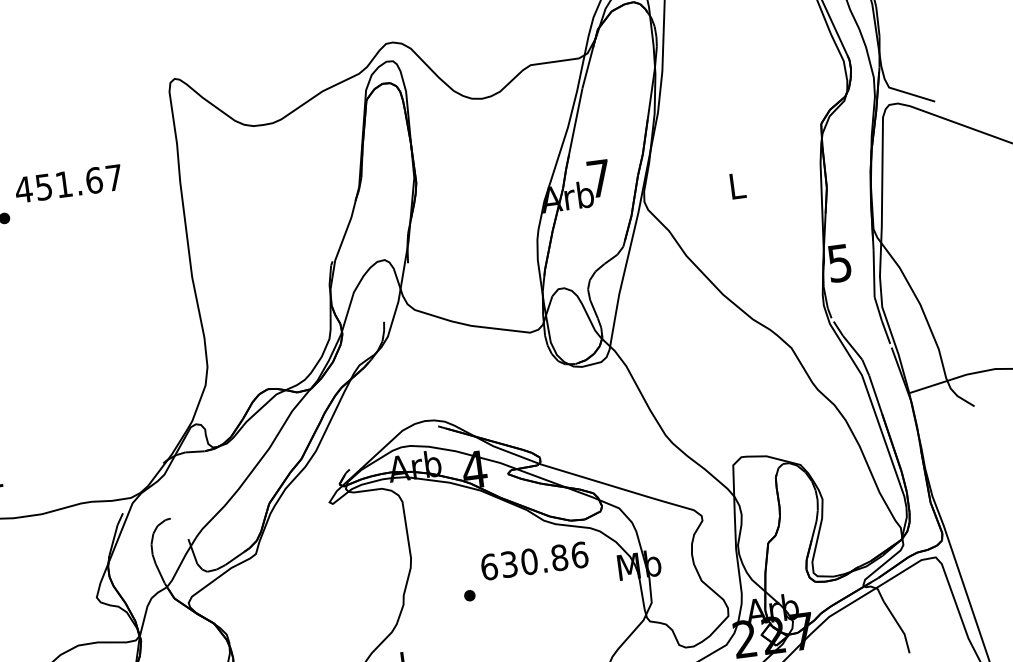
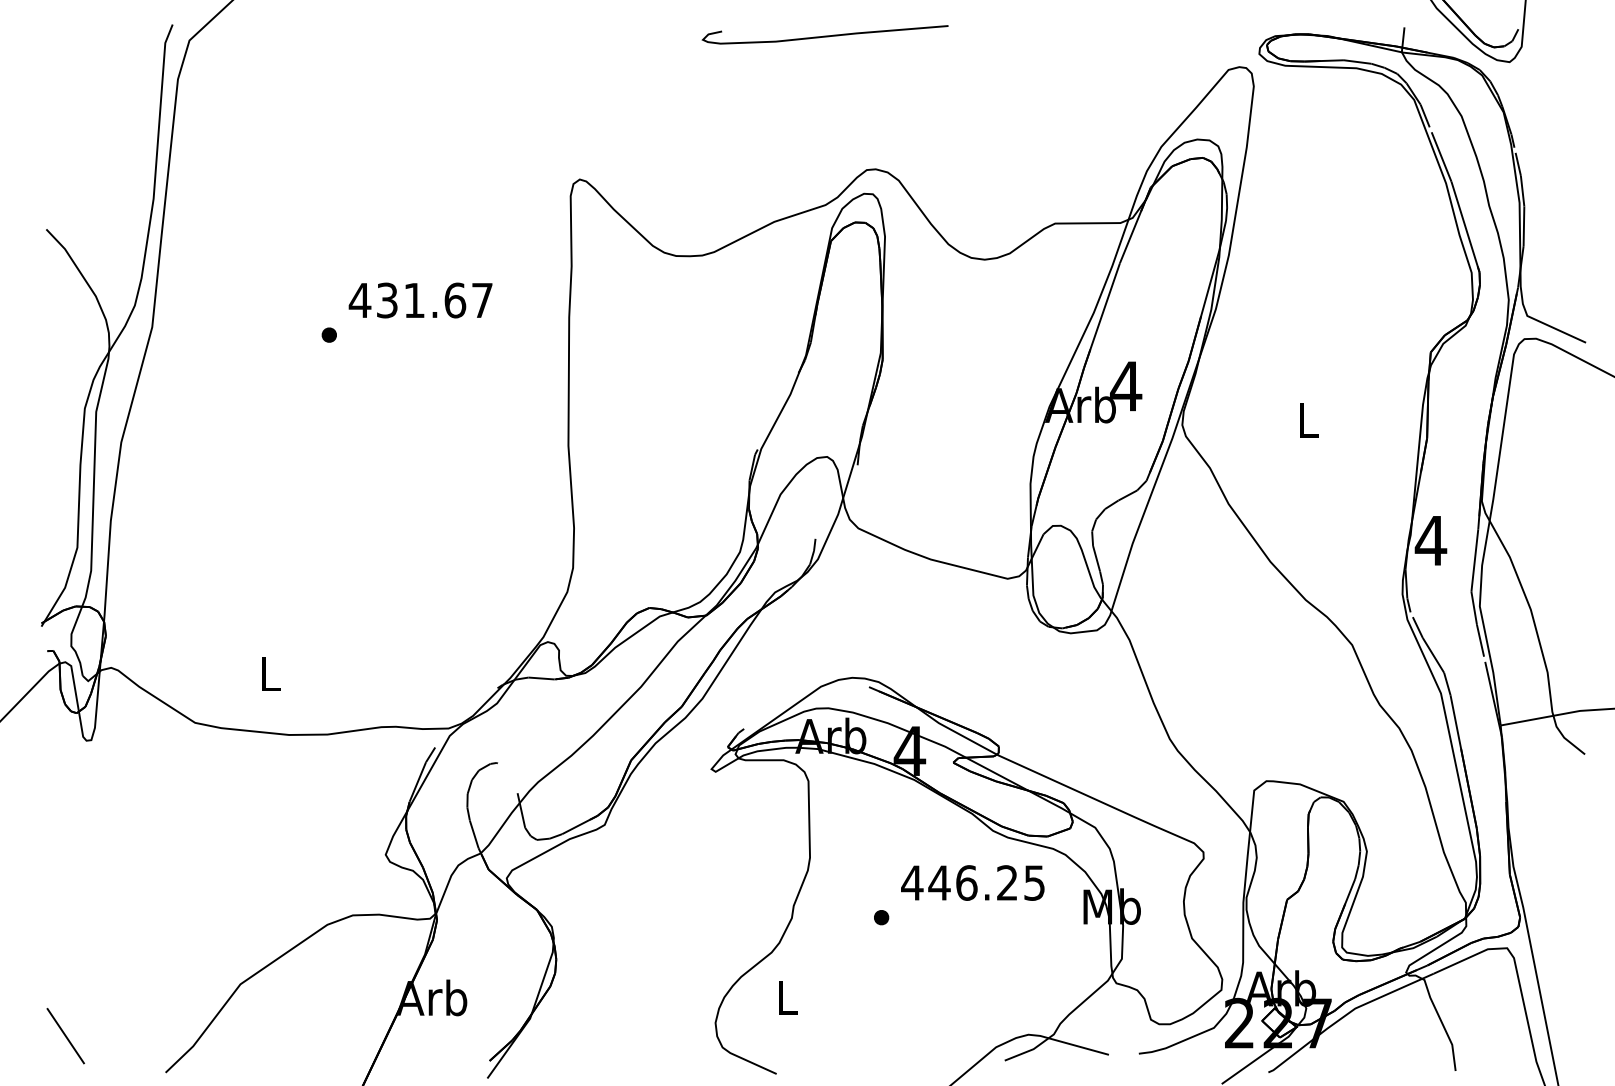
text: (599, 178) -> (1126, 386), 7 -> 4
text: (44, 186) -> (387, 299), 451.67 -> 431.67
text: (839, 263) -> (1430, 541), 5 -> 4
text: (534, 560) -> (973, 882), 630.86 -> 446.25

